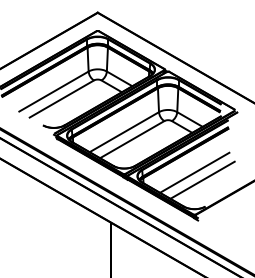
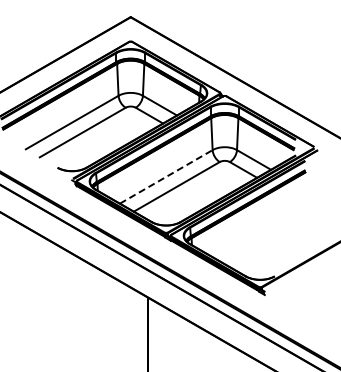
line: (124, 131) -> (166, 176), solid -> dashed
line: (194, 172) -> (260, 230), removed
line: (202, 179) -> (270, 240), removed

